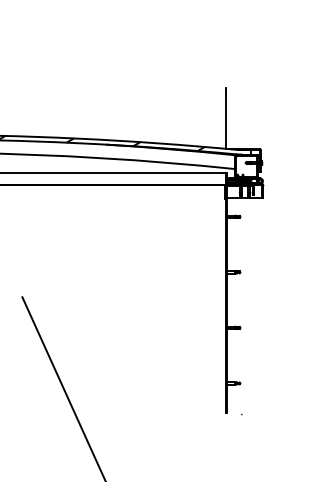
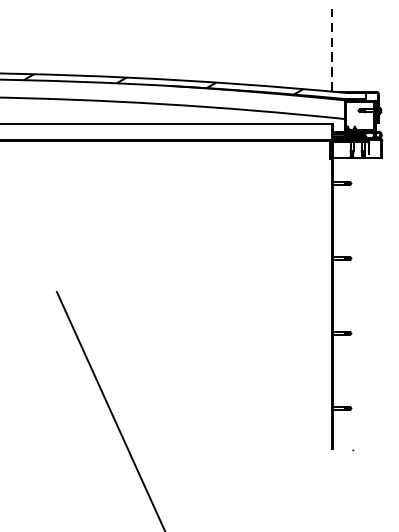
line: (226, 118) -> (332, 50), solid -> dashed

